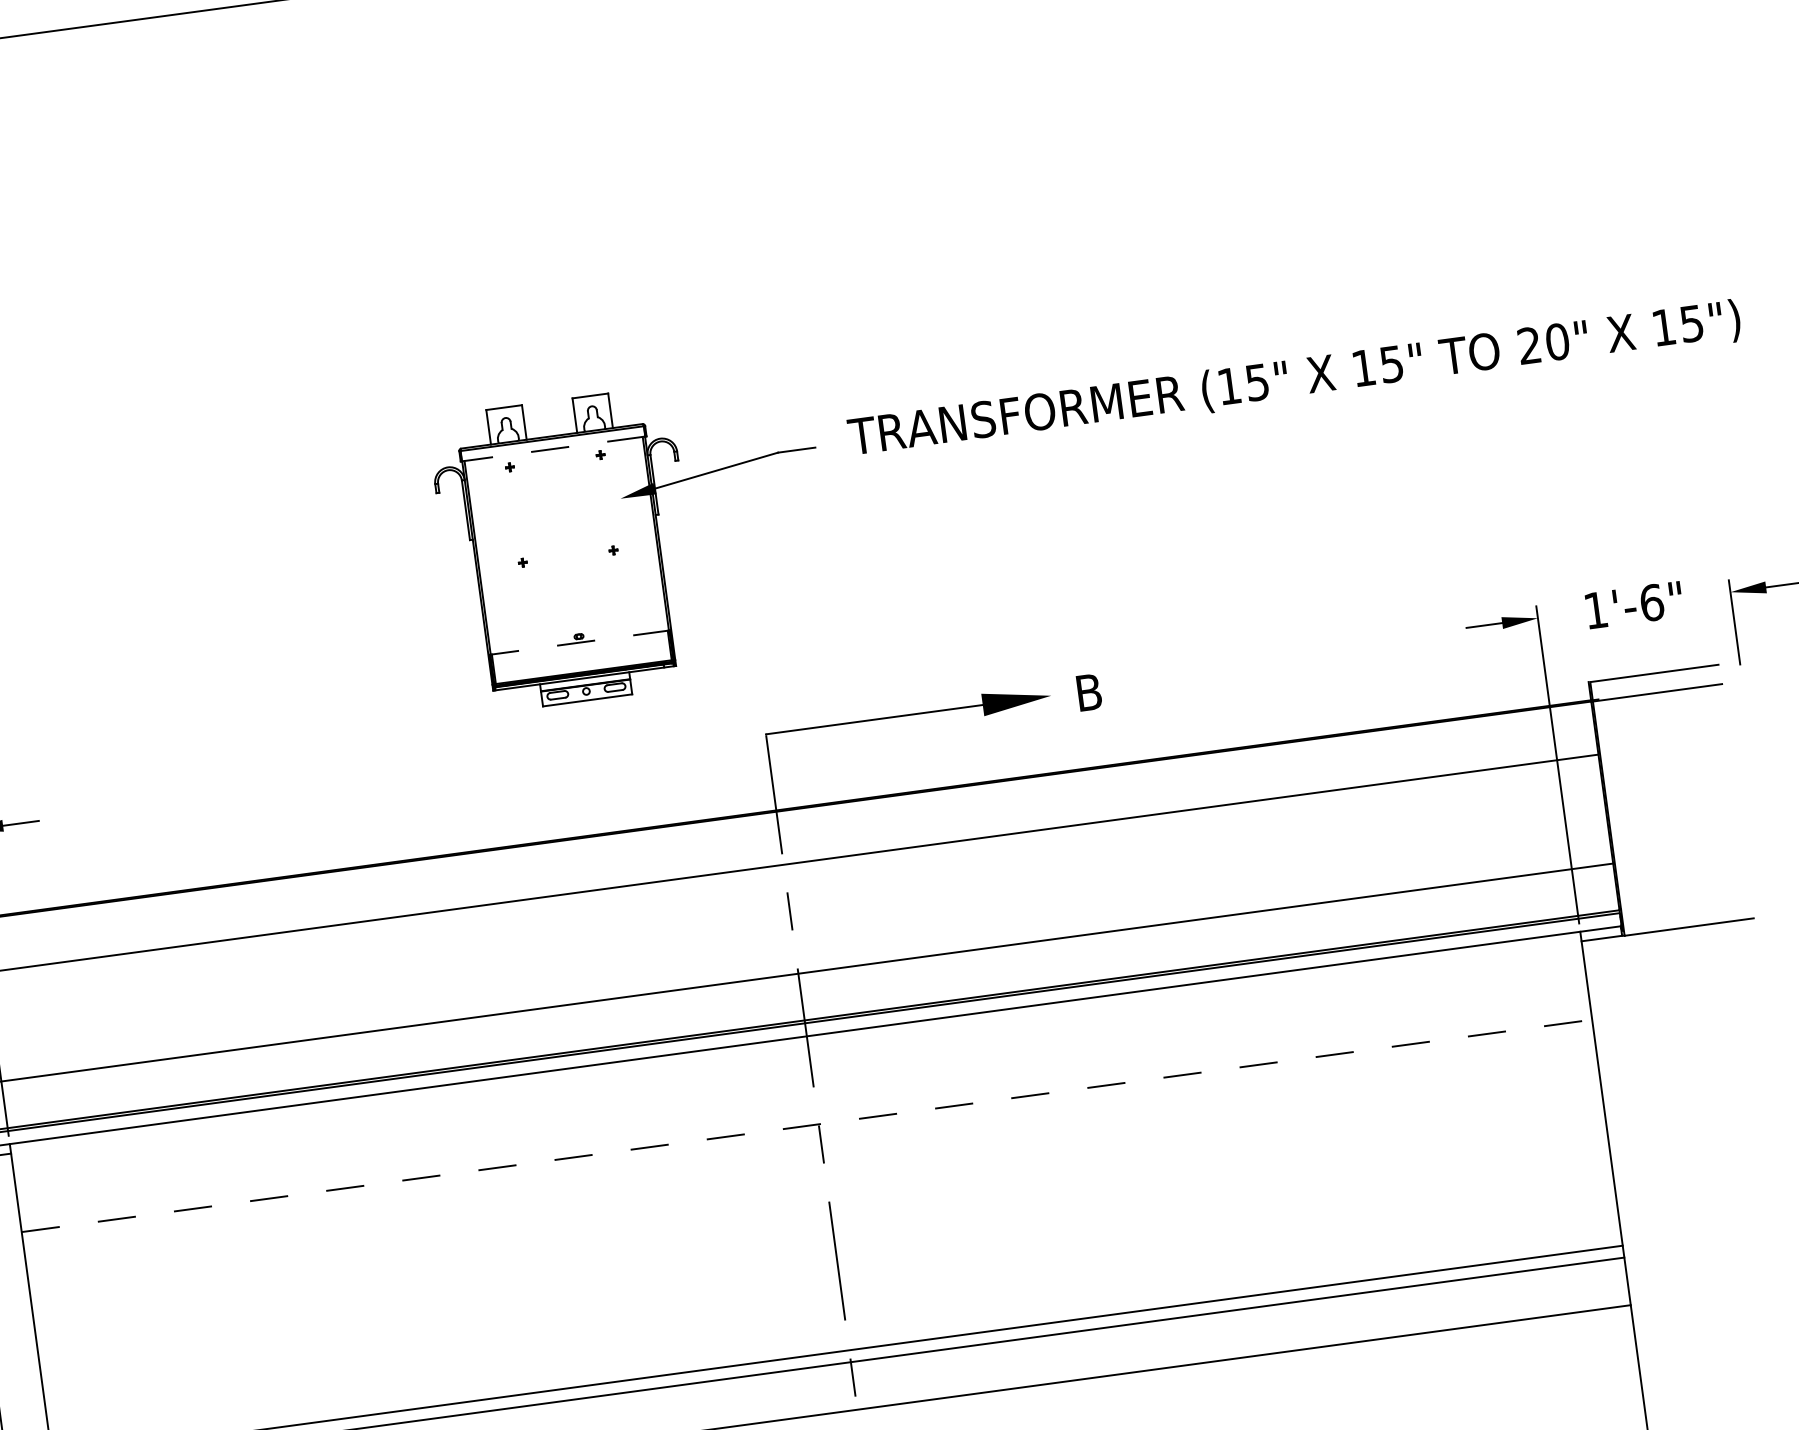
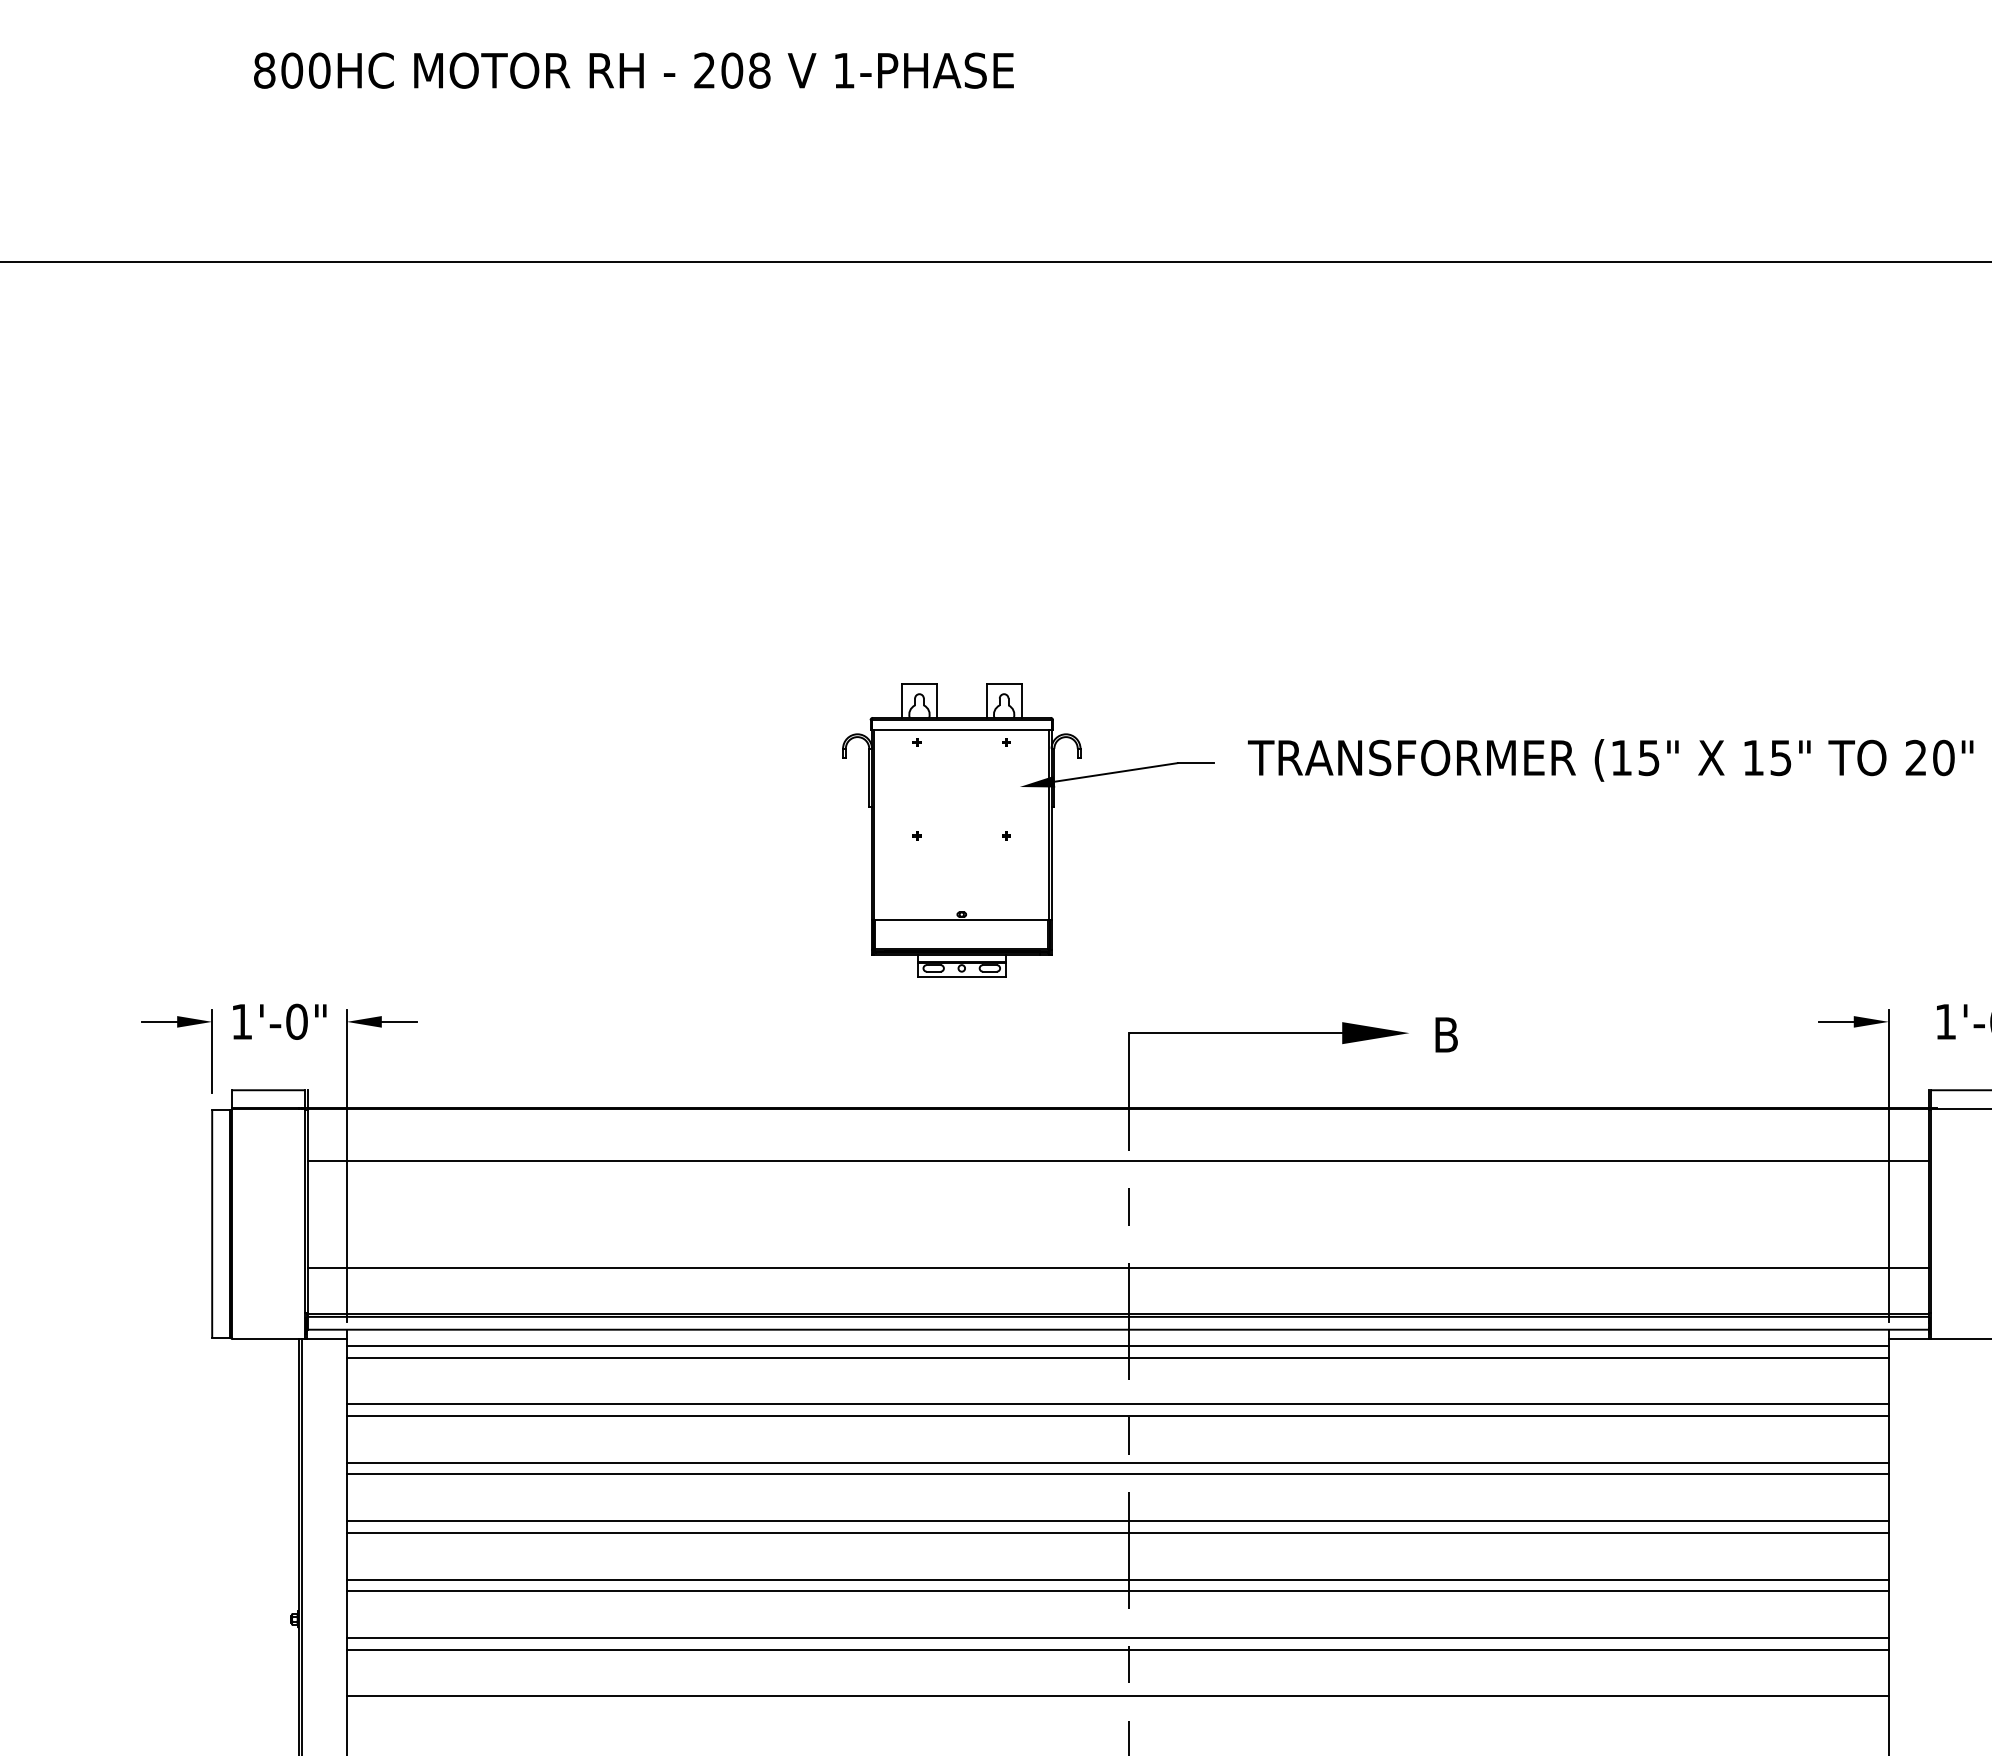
line: (553, 449) -> (961, 730), dashed -> solid
line: (579, 642) -> (961, 920), dashed -> solid
line: (797, 1055) -> (1117, 1346), added
line: (798, 1066) -> (1117, 1357), added
line: (805, 1114) -> (1117, 1404), added
line: (807, 1126) -> (1118, 1416), dashed -> solid
line: (813, 1173) -> (1117, 1462), added
line: (814, 1185) -> (1117, 1474), added
line: (821, 1233) -> (1117, 1521), added
line: (822, 1244) -> (1117, 1532), added
line: (829, 1292) -> (1117, 1579), added
line: (830, 1304) -> (1117, 1591), added

